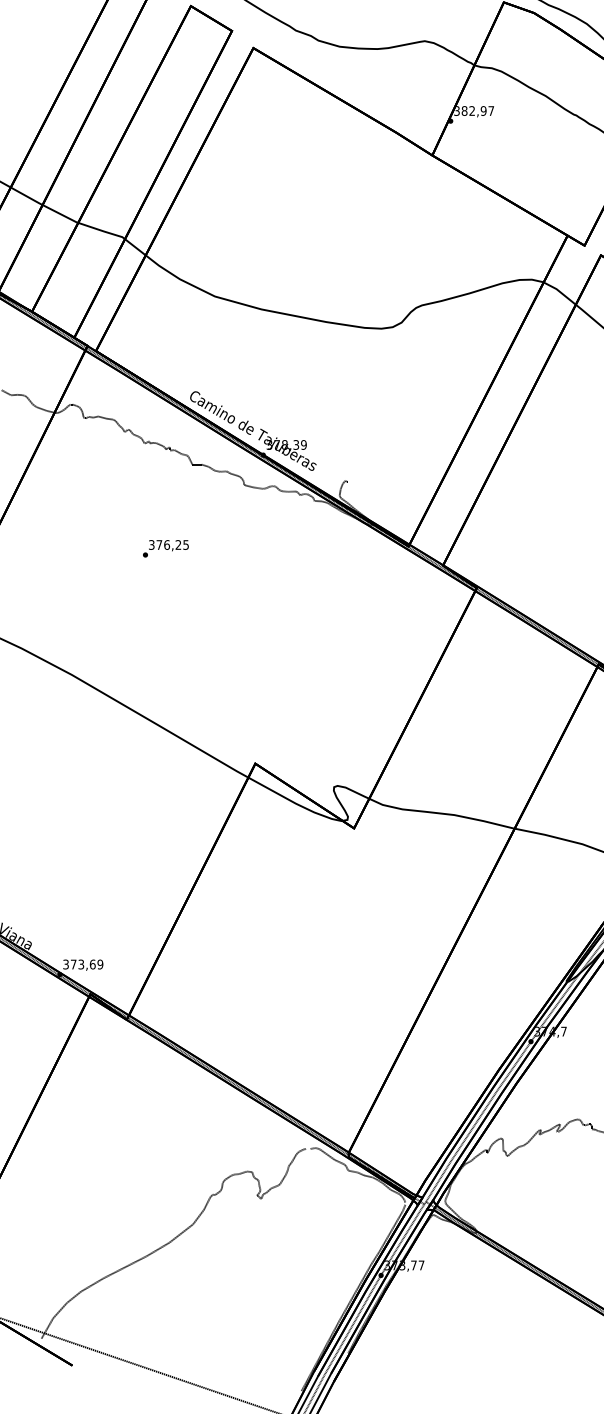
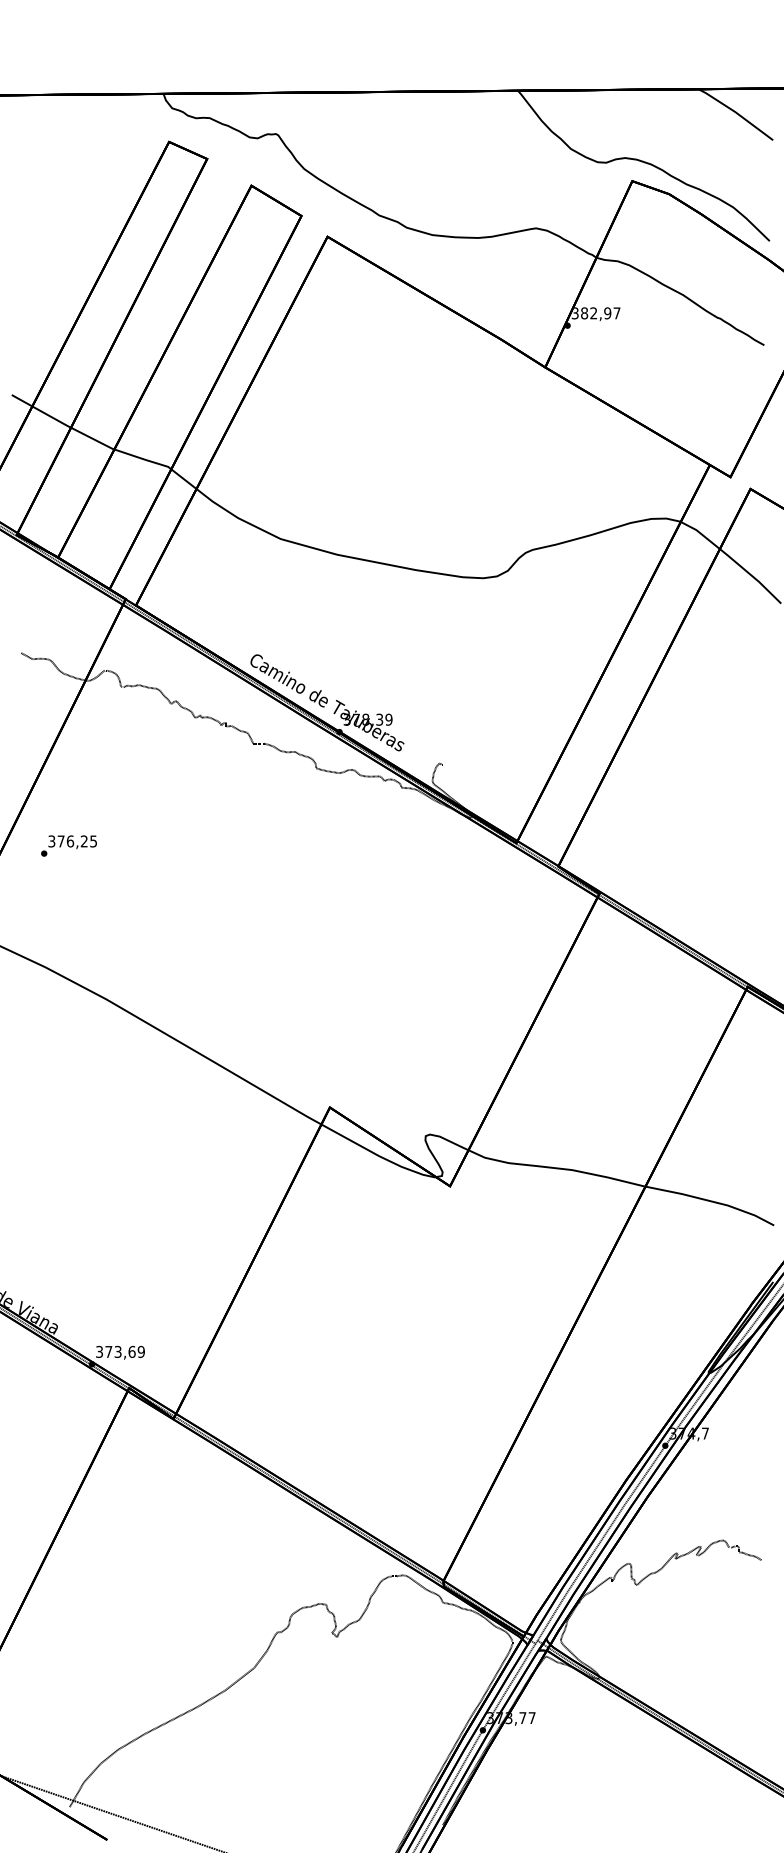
text: (165, 548) -> (68, 845), moved

